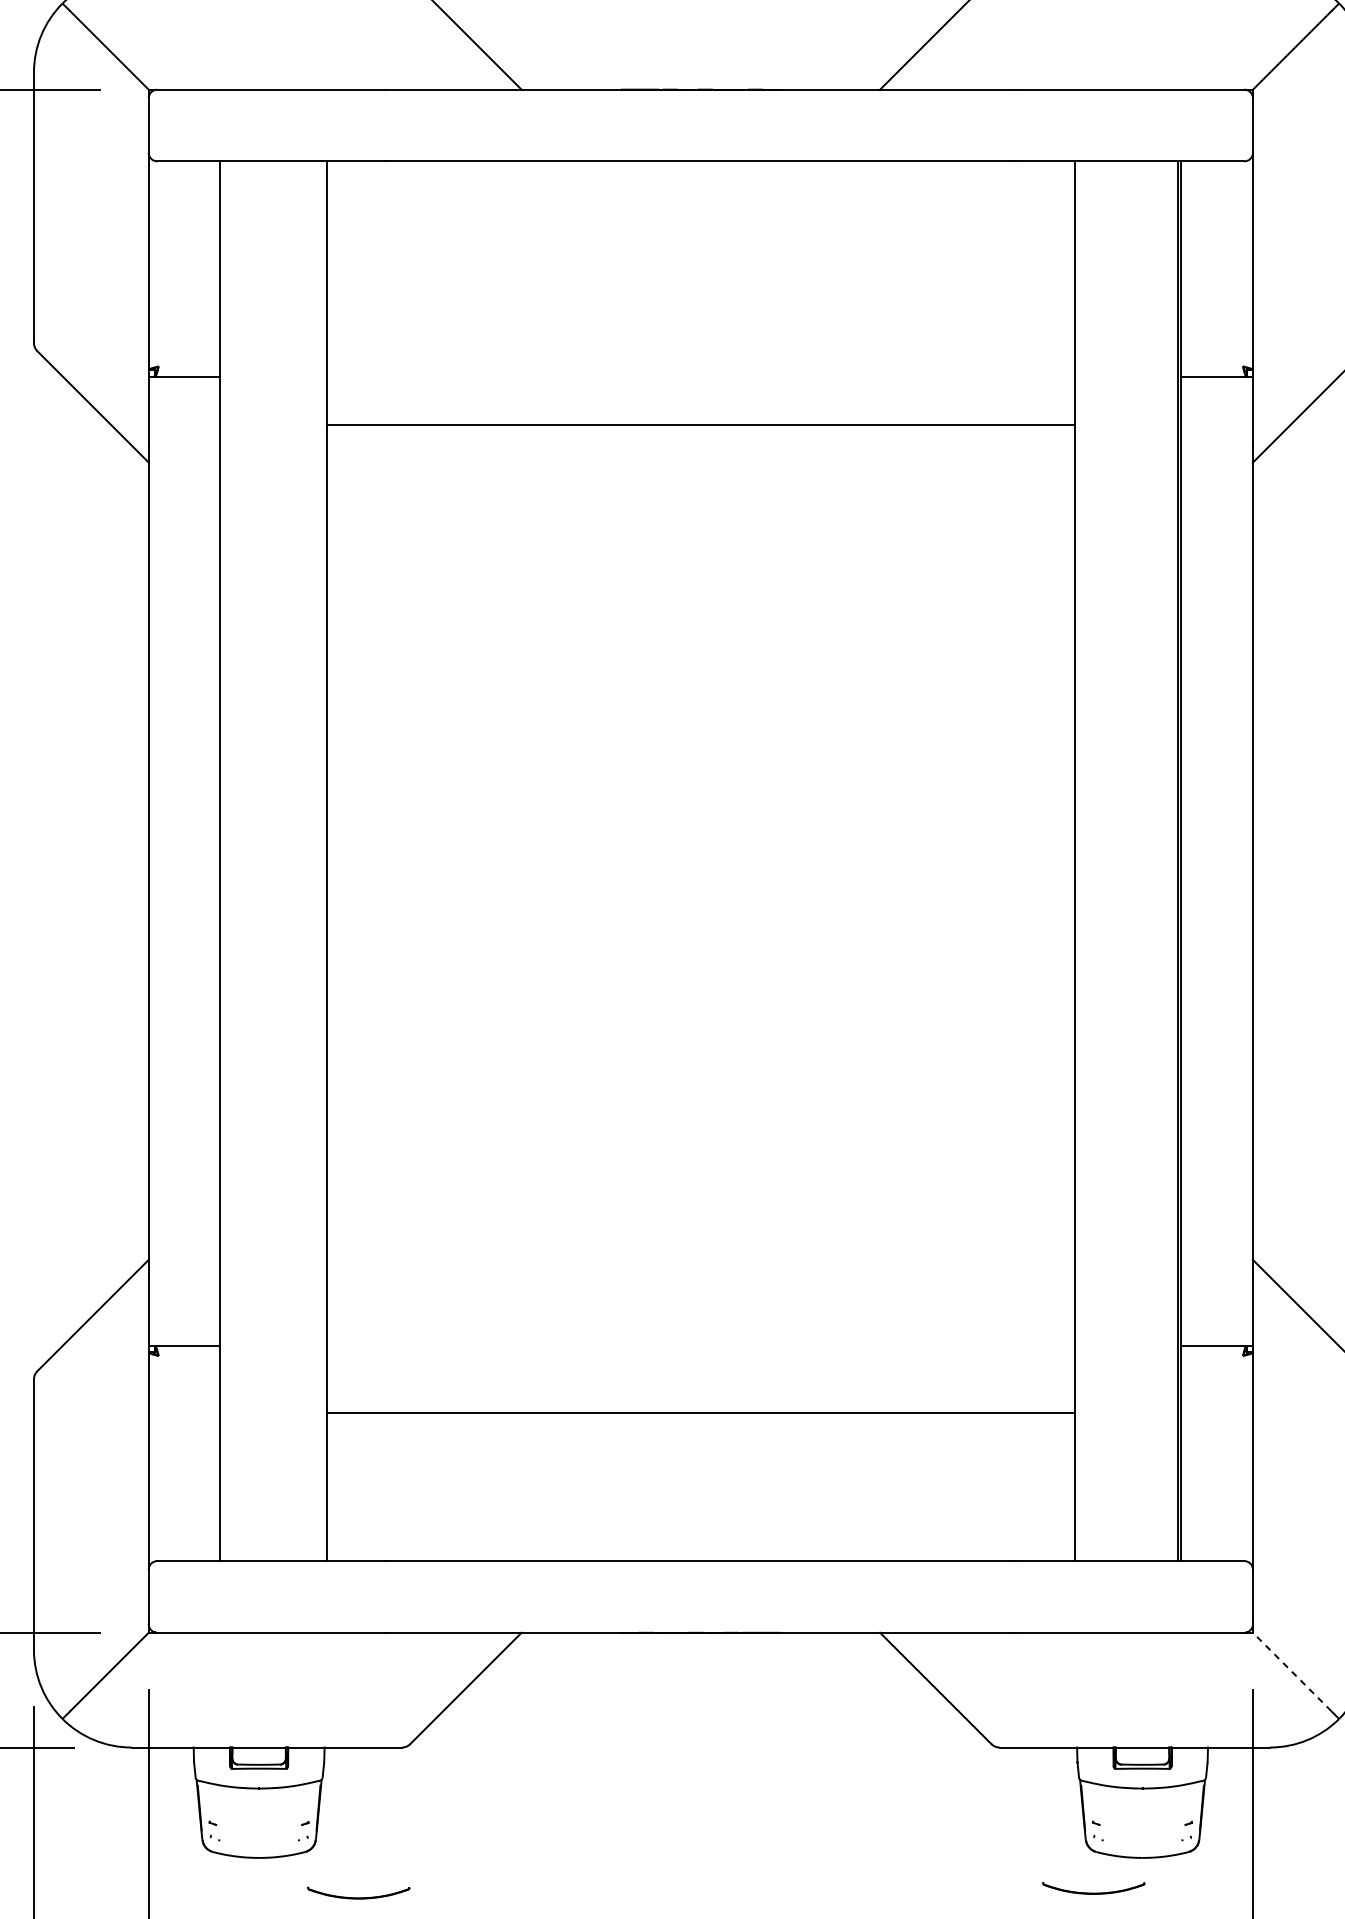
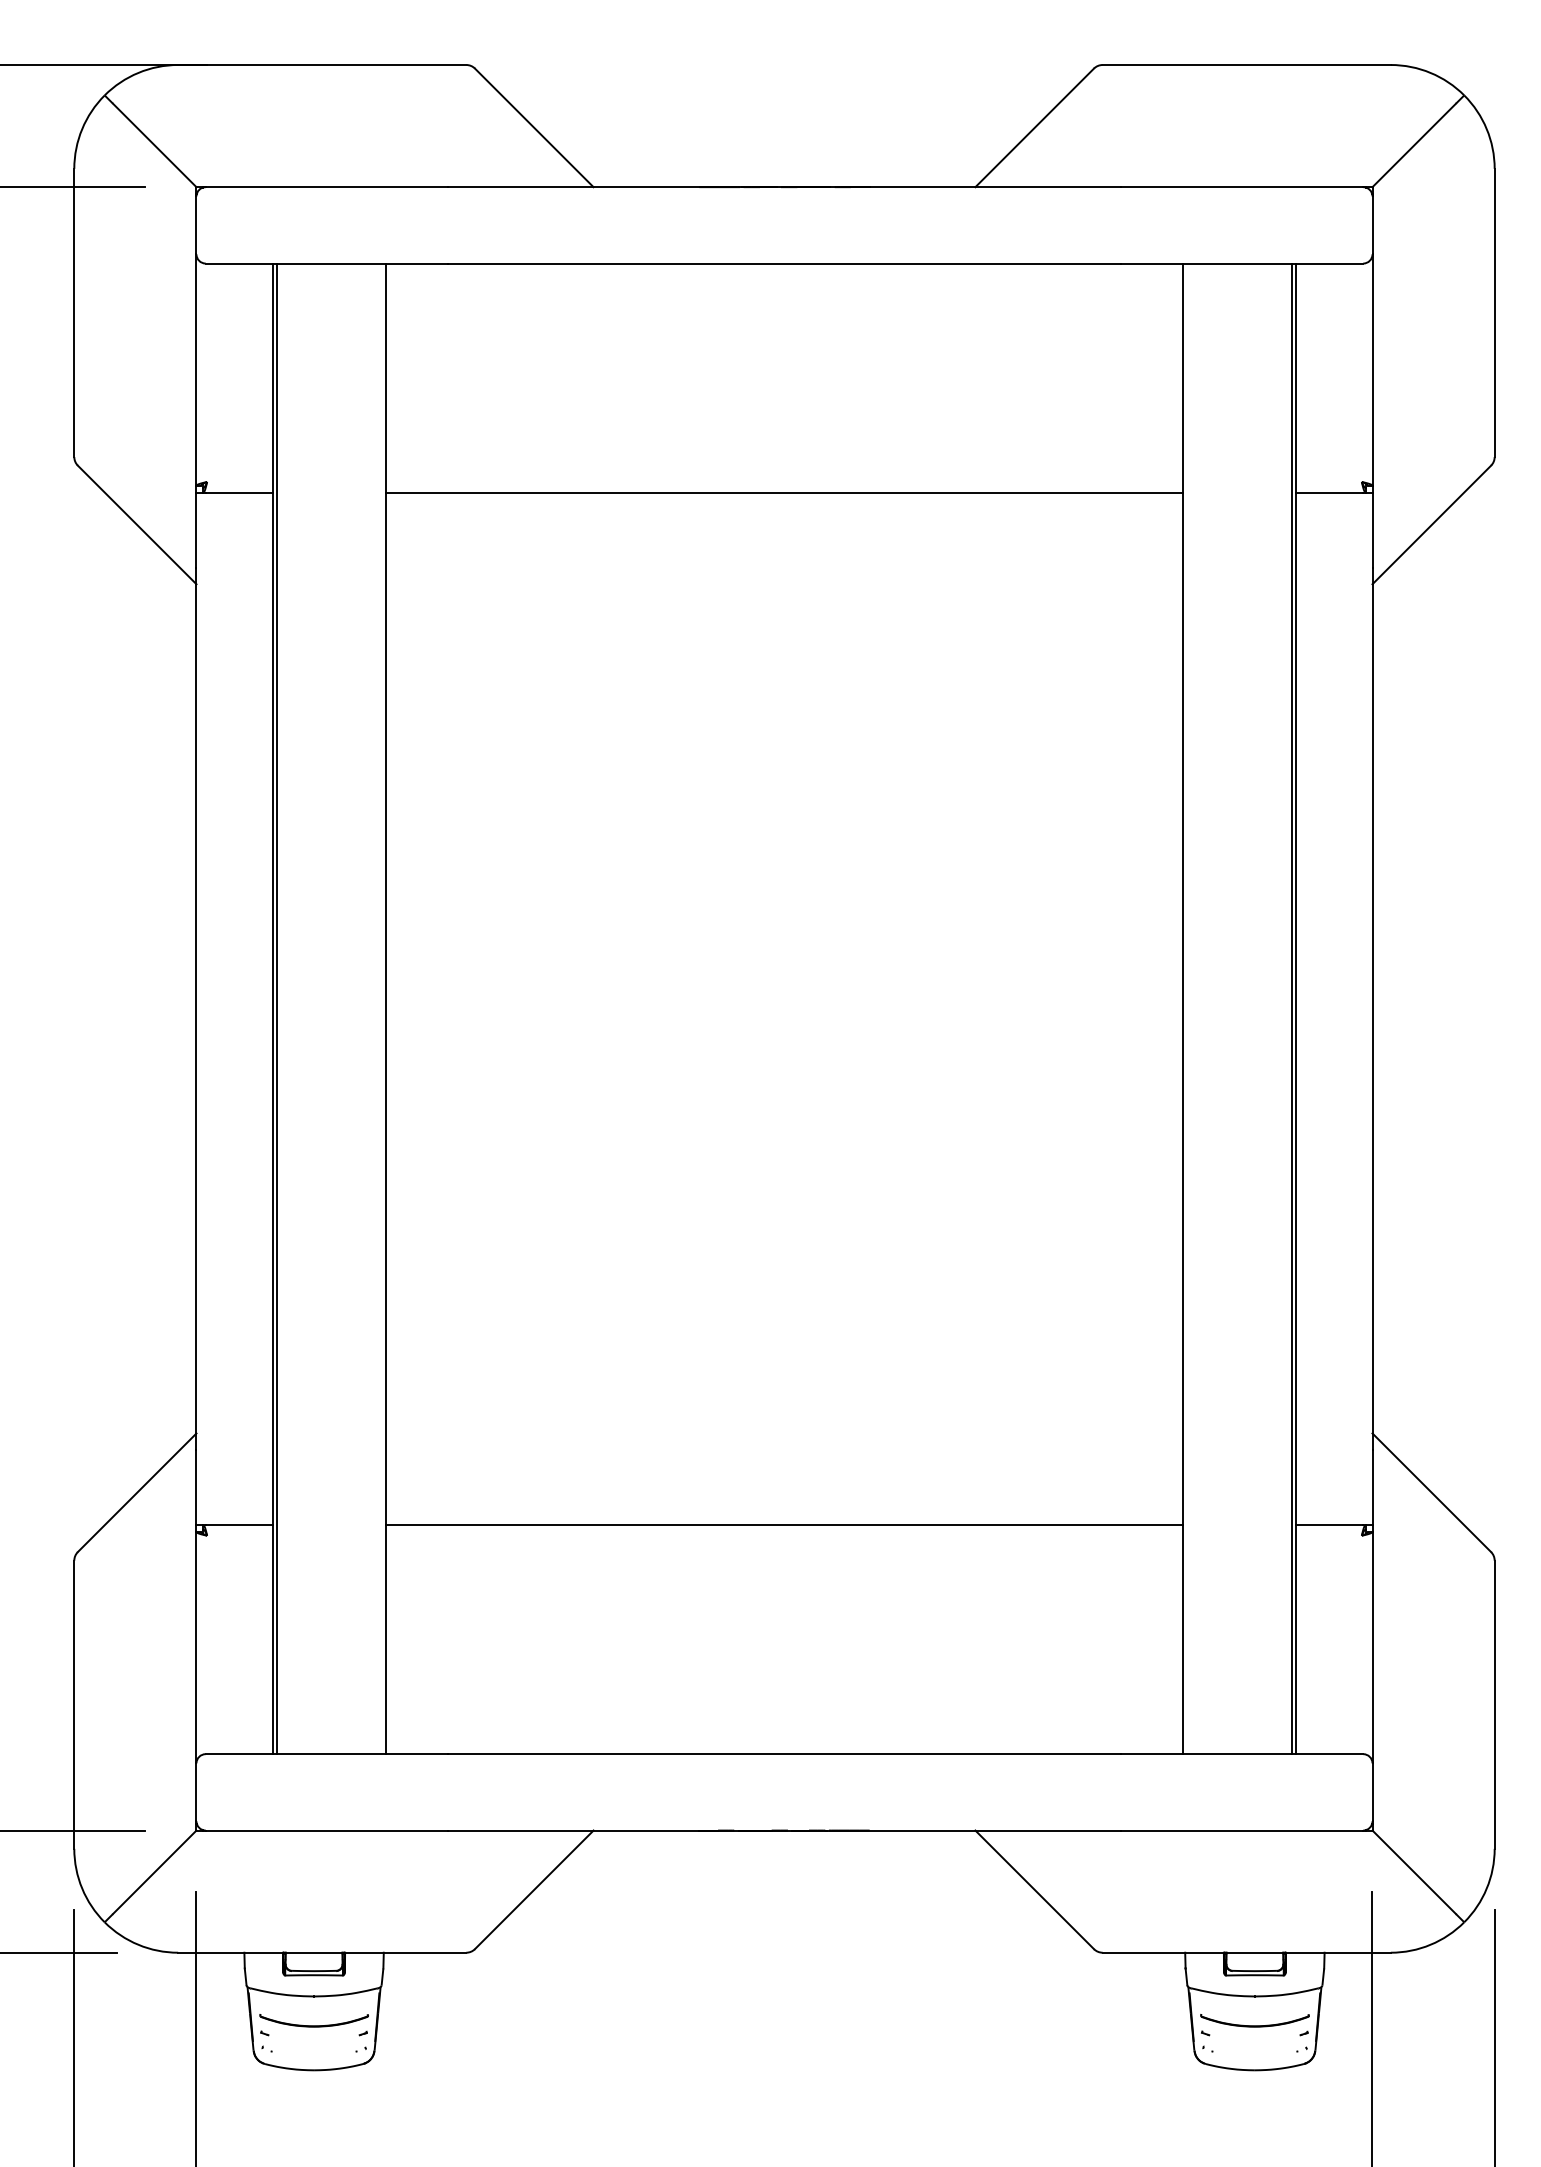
line: (700, 425) -> (784, 492), moved
line: (223, 860) -> (276, 1008), added
line: (700, 1413) -> (784, 1525), moved
line: (1291, 1671) -> (1413, 1871), dashed -> solid
part: (1093, 1888) -> (1254, 2020), moved
part: (358, 1892) -> (313, 2020), moved

